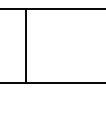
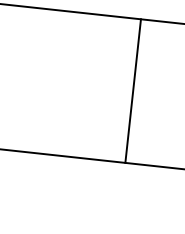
line: (25, 45) -> (132, 90), moved

